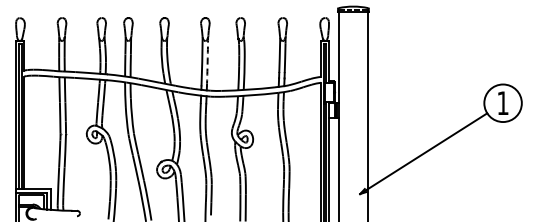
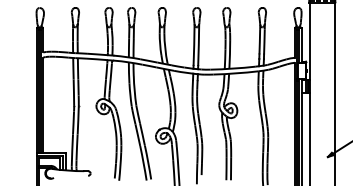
arc: (207, 61) -> (198, 44), dashed -> solid

